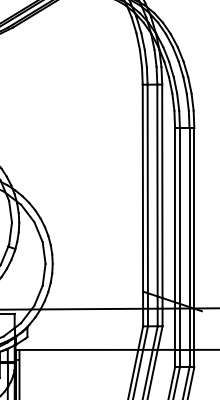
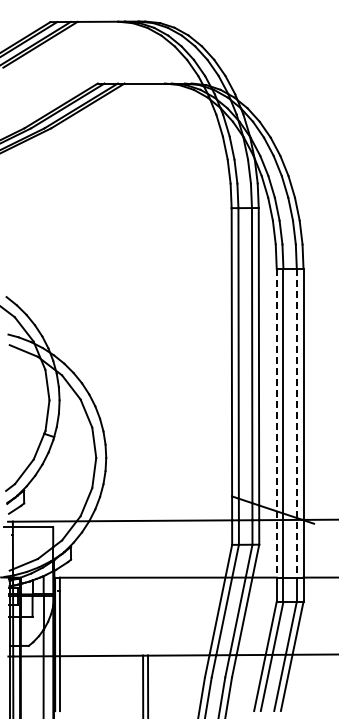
line: (174, 239) -> (276, 423), solid -> dashed
line: (189, 239) -> (296, 423), solid -> dashed

